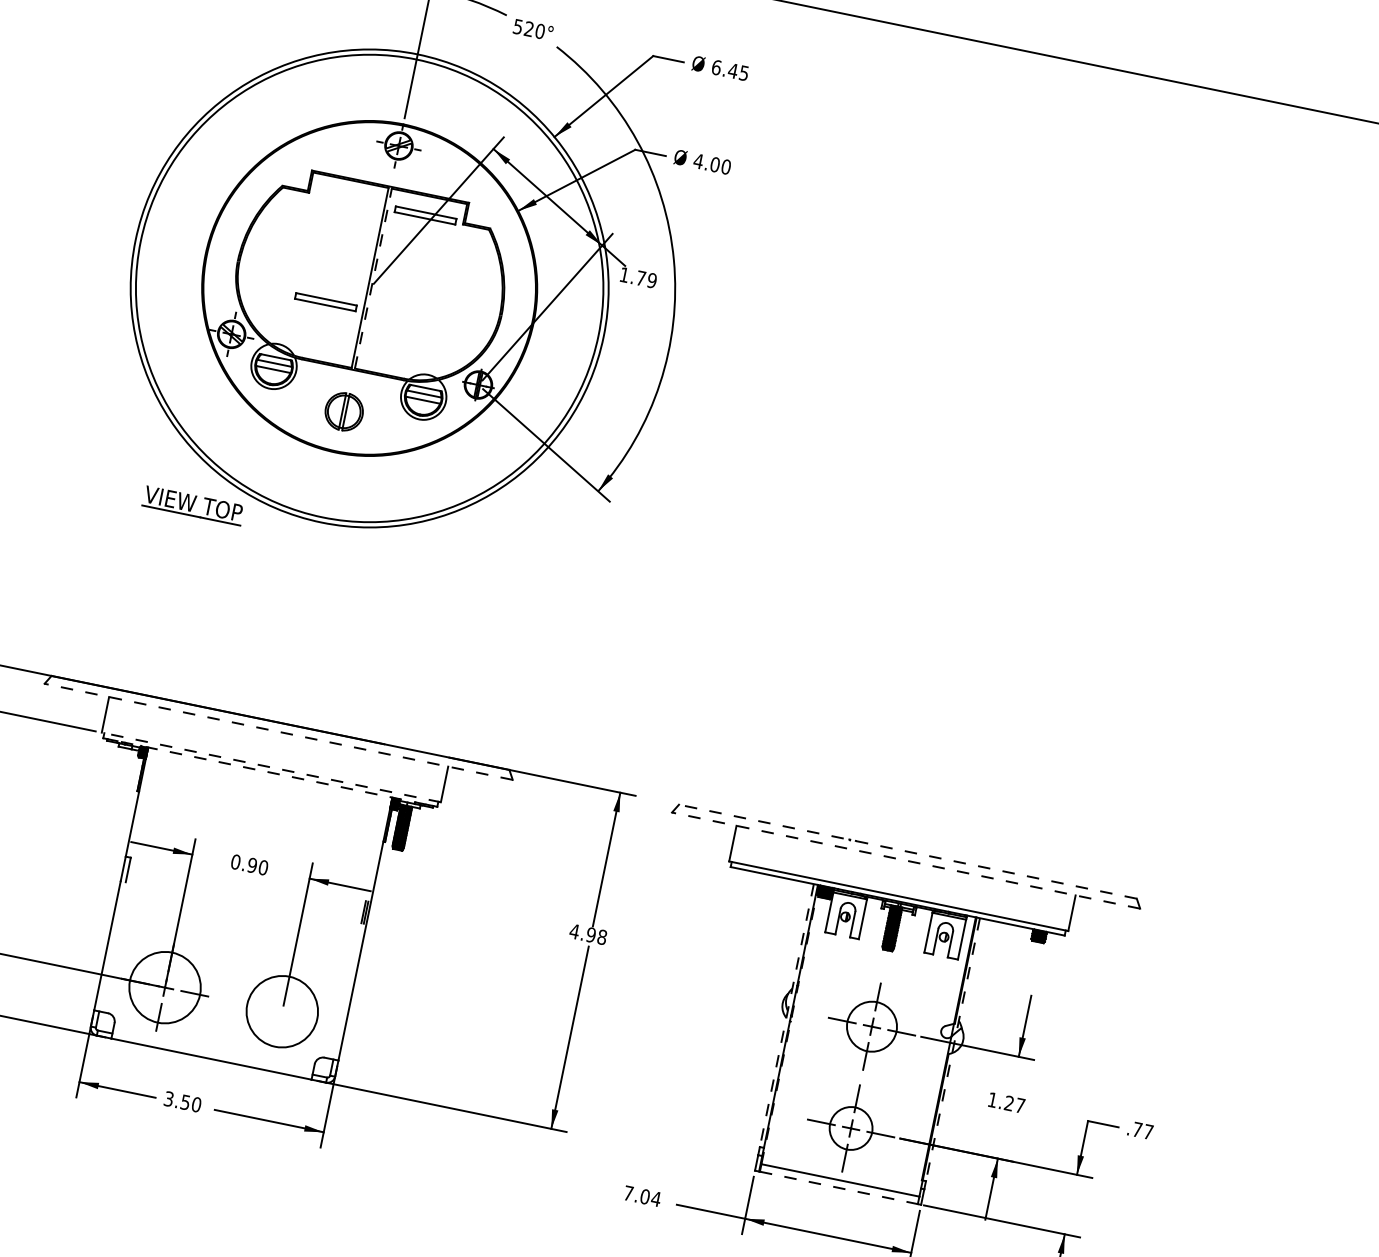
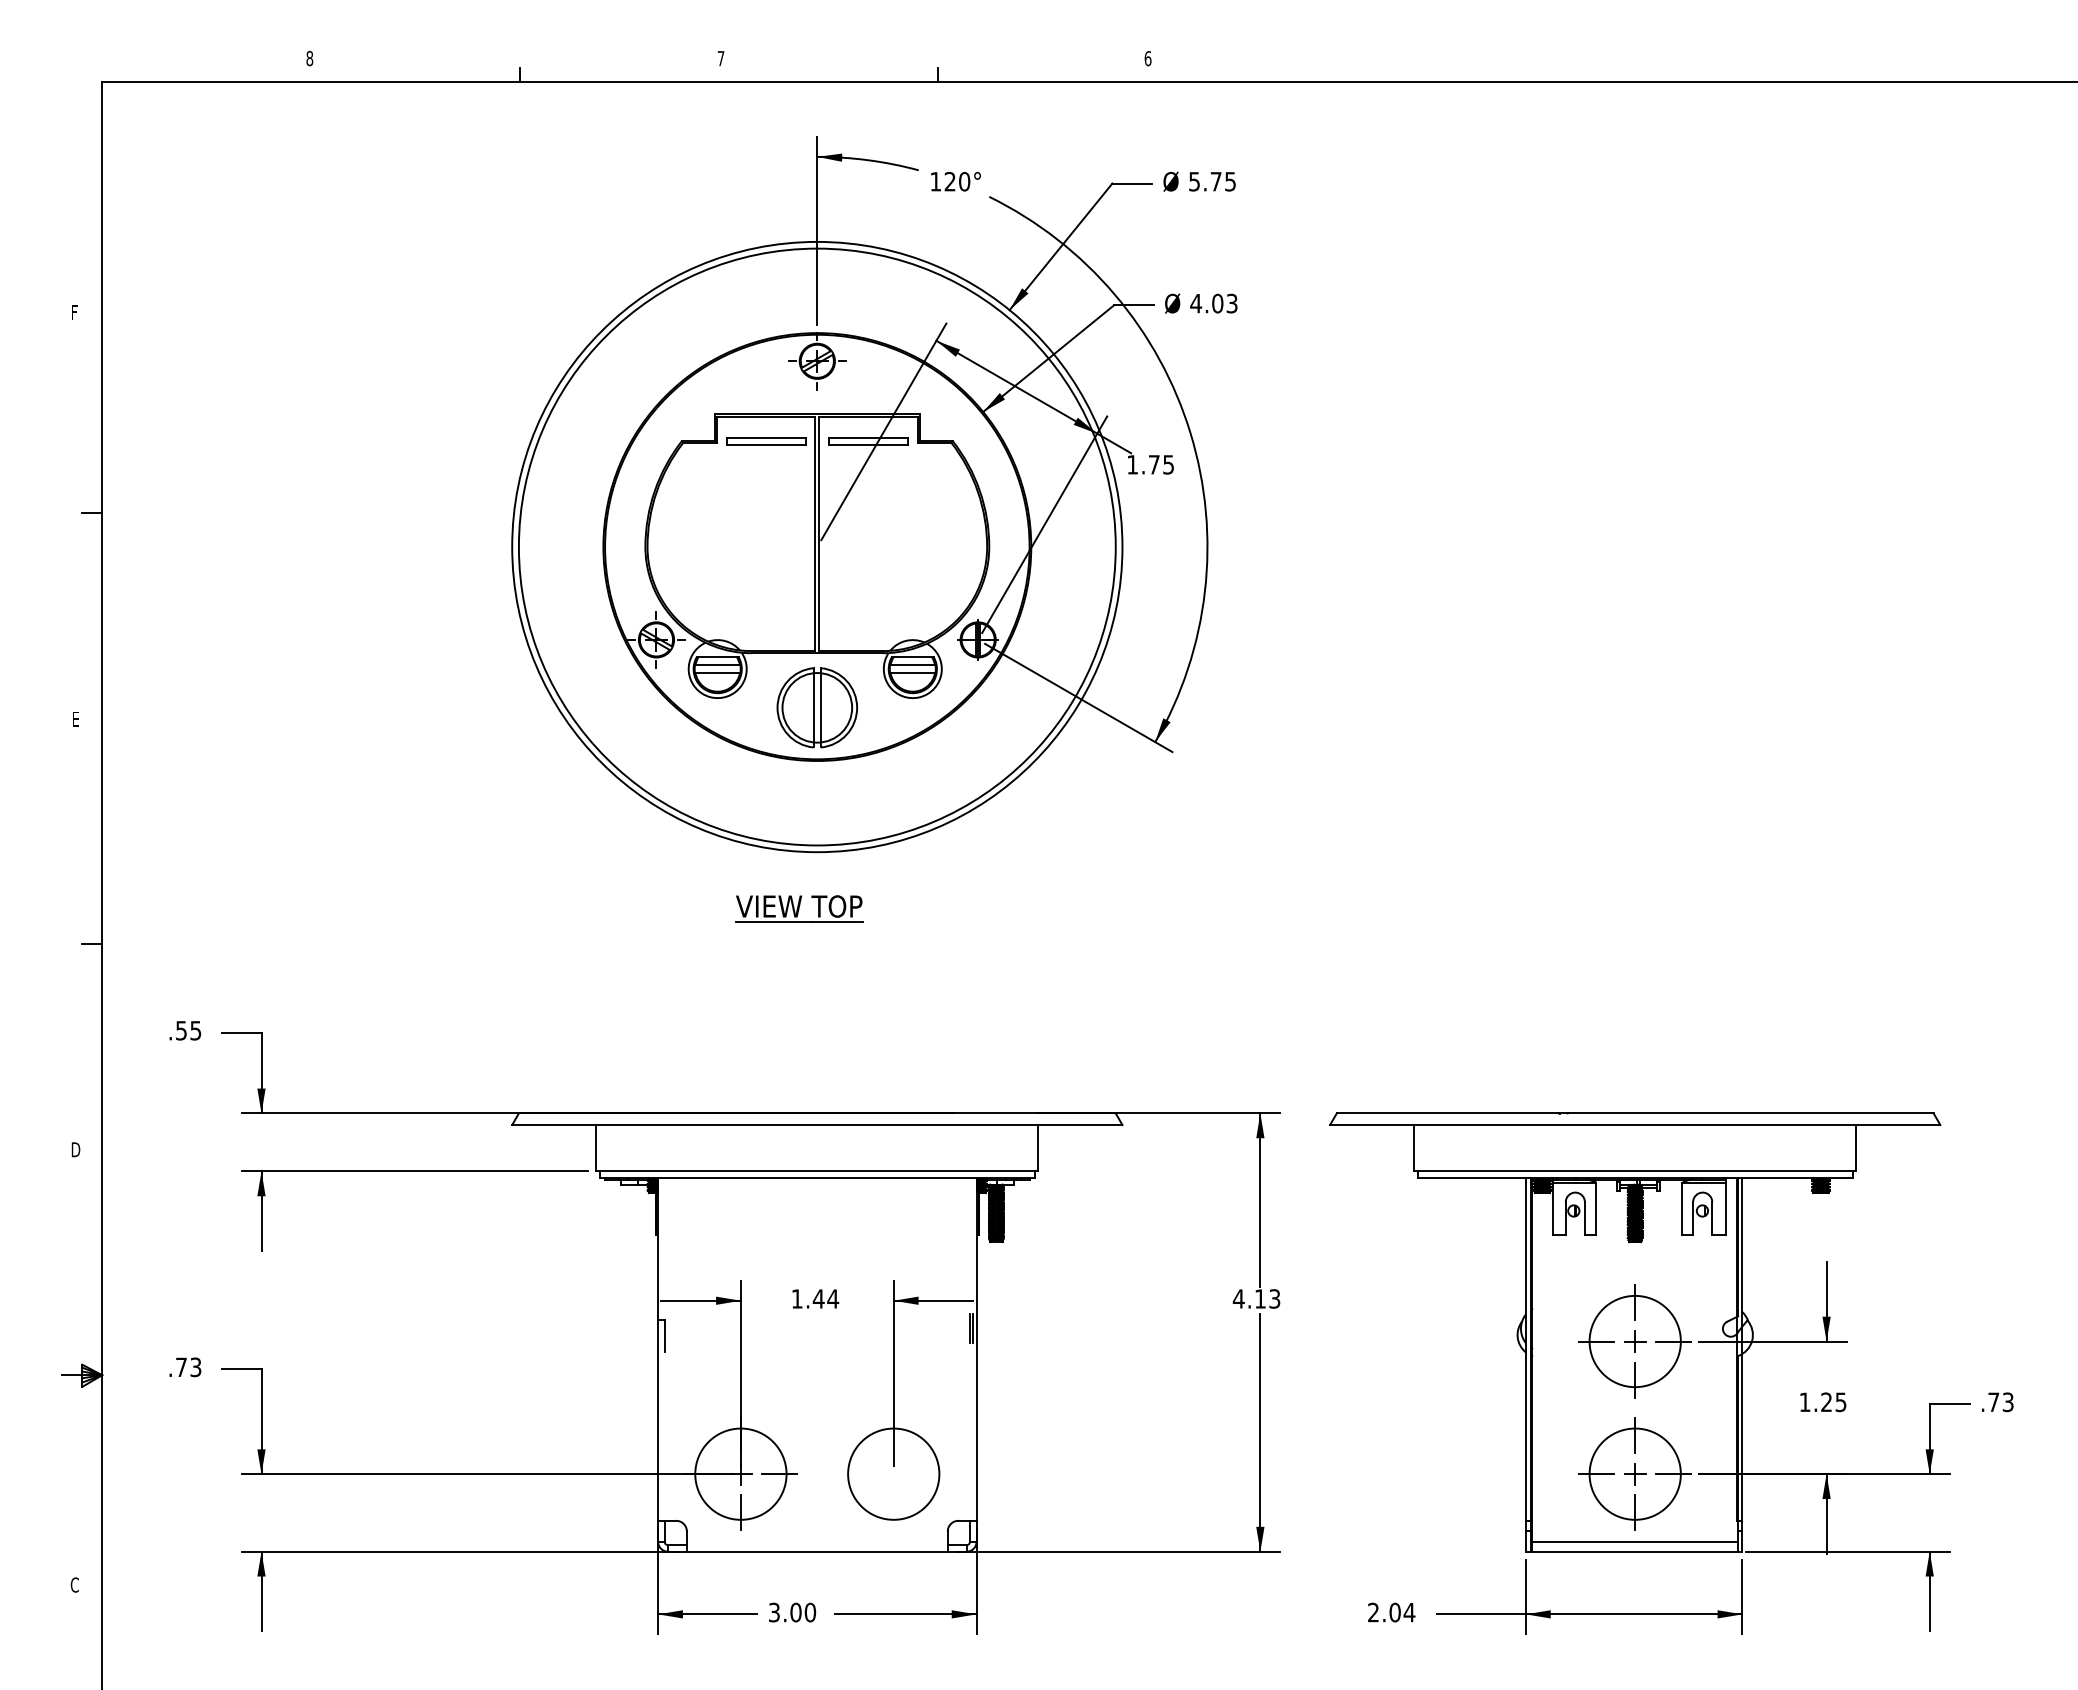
text: (517, 26) -> (935, 181), 520° -> 120°
text: (725, 69) -> (1205, 181), 6.45 -> 5.75
text: (725, 166) -> (1231, 303), 4.00 -> 4.03
line: (373, 278) -> (819, 533), dashed -> solid
text: (652, 280) -> (1168, 464), 1.79 -> 1.75
part: (326, 302) -> (766, 441), moved
part: (343, 411) -> (816, 707), size x1.67
part: (193, 505) -> (799, 908), moved
line: (277, 732) -> (816, 1125), dashed -> solid
line: (270, 767) -> (816, 1171), dashed -> solid
line: (271, 773) -> (818, 1178), dashed -> solid
line: (907, 851) -> (1634, 1113), dashed -> solid
line: (905, 860) -> (1634, 1125), dashed -> solid
text: (249, 864) -> (815, 1298), 0.90 -> 1.44
text: (596, 935) -> (1267, 1298), 4.98 -> 4.13
line: (786, 1015) -> (1525, 1349), dashed -> solid
line: (790, 1025) -> (1532, 1360), dashed -> solid
circle: (871, 1026) -> (1634, 1341), size x1.43
line: (953, 1049) -> (1742, 1349), dashed -> solid
text: (185, 1102) -> (795, 1612), 3.50 -> 3.00
text: (1019, 1105) -> (1840, 1402), 1.27 -> 1.25
circle: (850, 1127) -> (1634, 1473), size x1.67
text: (1147, 1132) -> (2007, 1402), .77 -> .73
line: (839, 1187) -> (1635, 1551), dashed -> solid
text: (628, 1193) -> (1373, 1612), 7.04 -> 2.04

